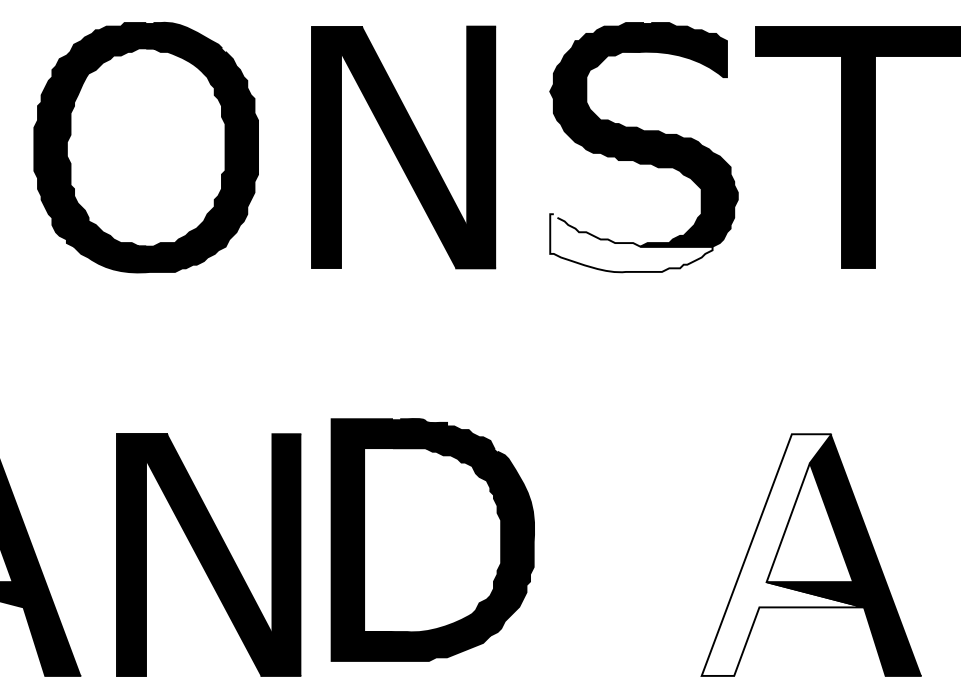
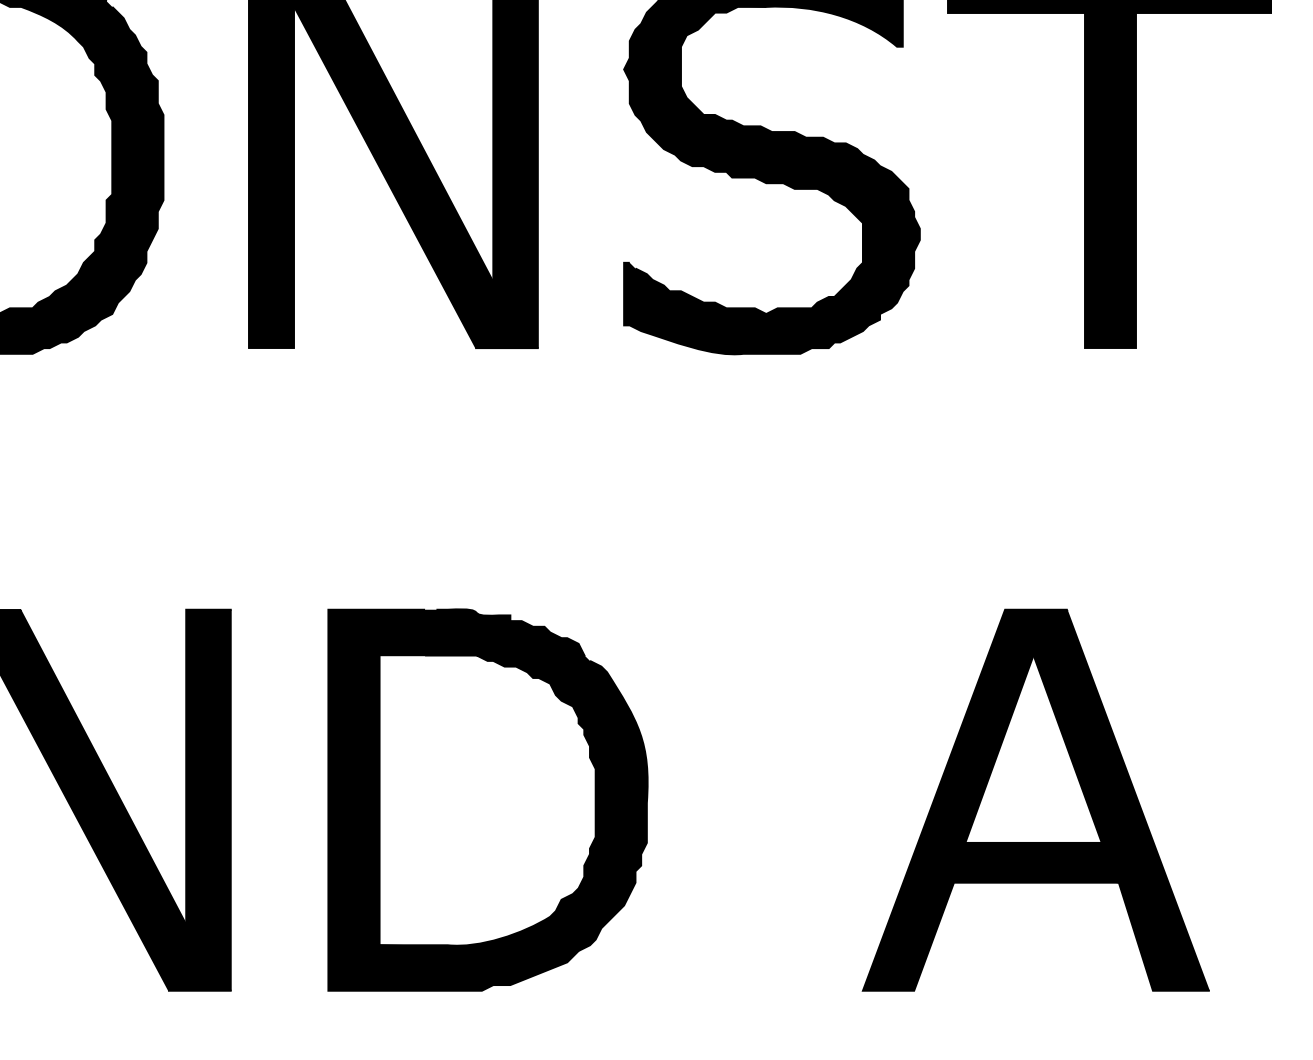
fill: (631, 243) -> (752, 308), added
part: (432, 539) -> (487, 799), moved
fill: (782, 554) -> (990, 799), added

